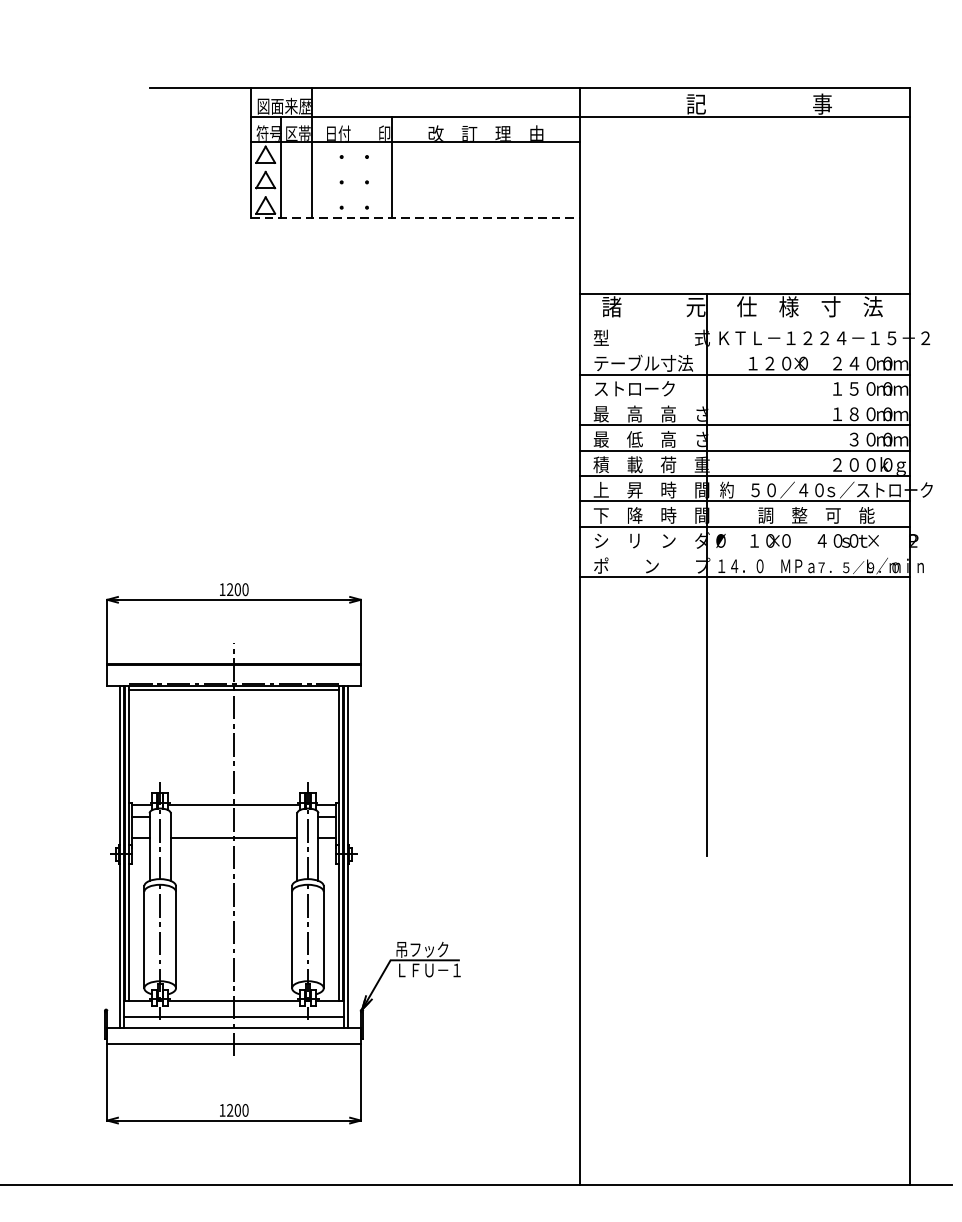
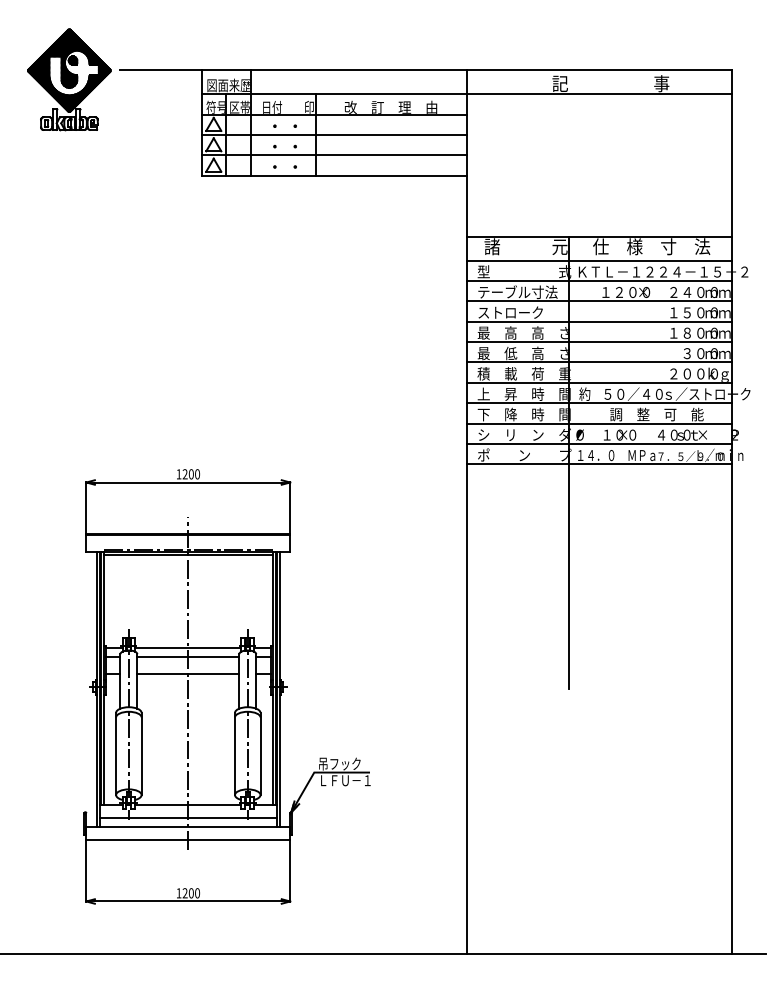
part: (86, 98) -> (69, 79), added
line: (414, 167) -> (333, 134), added
line: (414, 193) -> (333, 155), added
line: (415, 218) -> (334, 175), dashed -> solid
line: (743, 323) -> (598, 260), added
line: (743, 348) -> (598, 280), added
line: (743, 399) -> (598, 321), added
line: (743, 552) -> (598, 444), added
line: (234, 817) -> (188, 657), added

